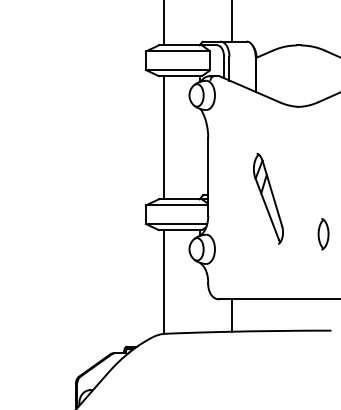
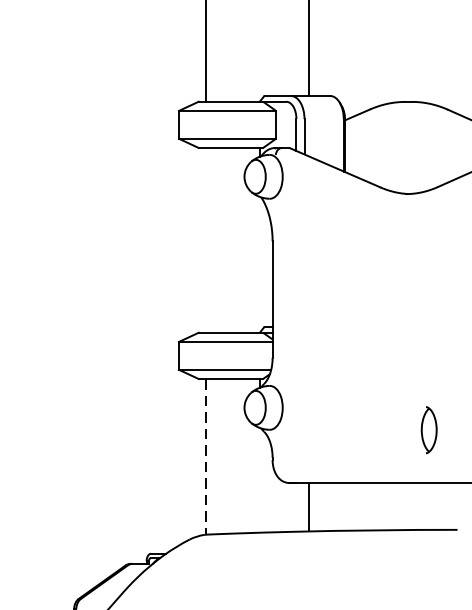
line: (163, 137) -> (205, 239), removed
part: (268, 198) -> (363, 331), removed
part: (323, 234) -> (429, 430), moved
line: (163, 282) -> (205, 457), solid -> dashed

